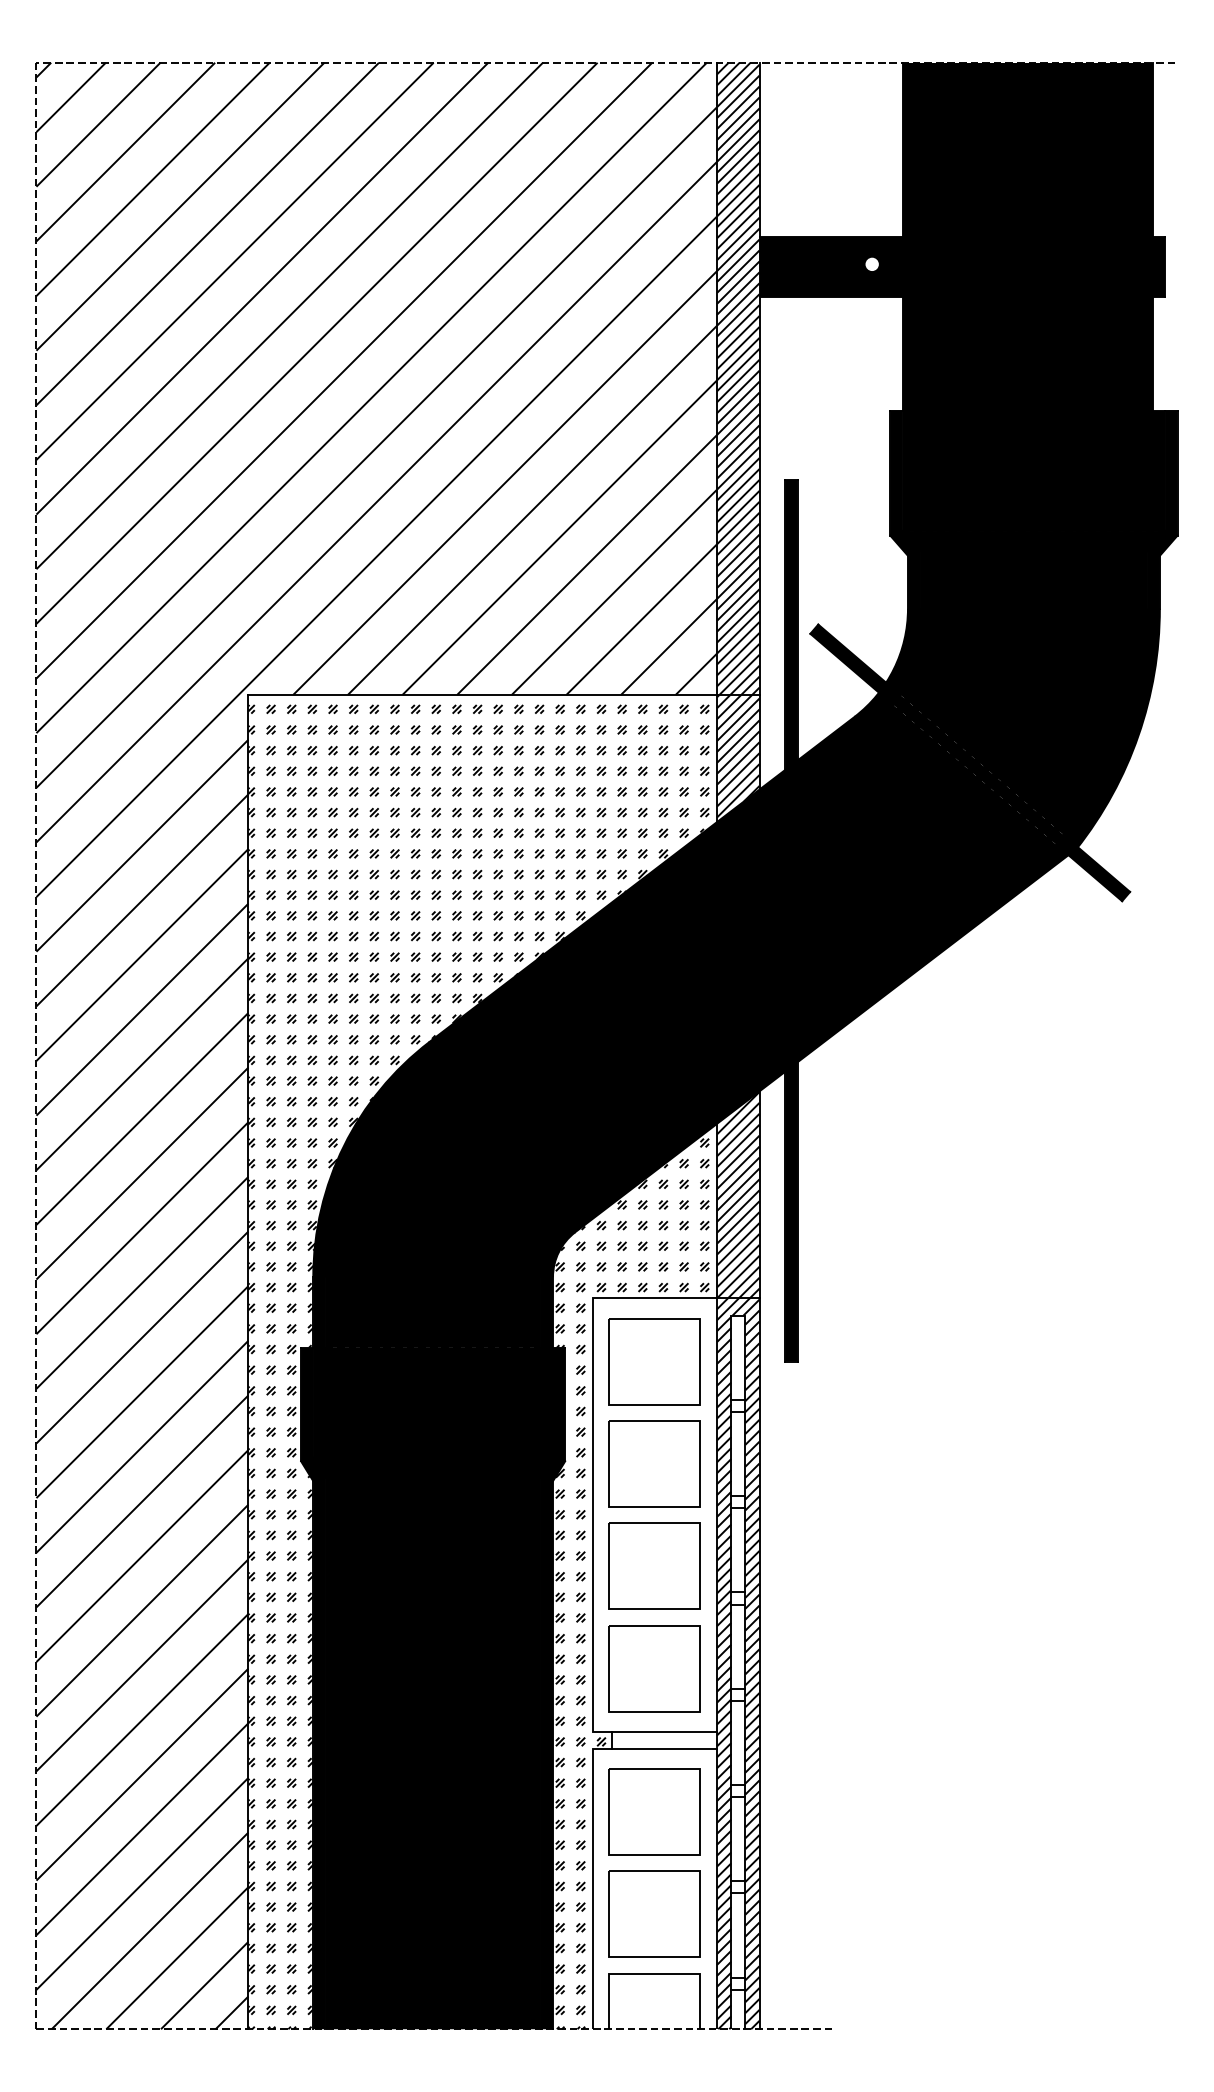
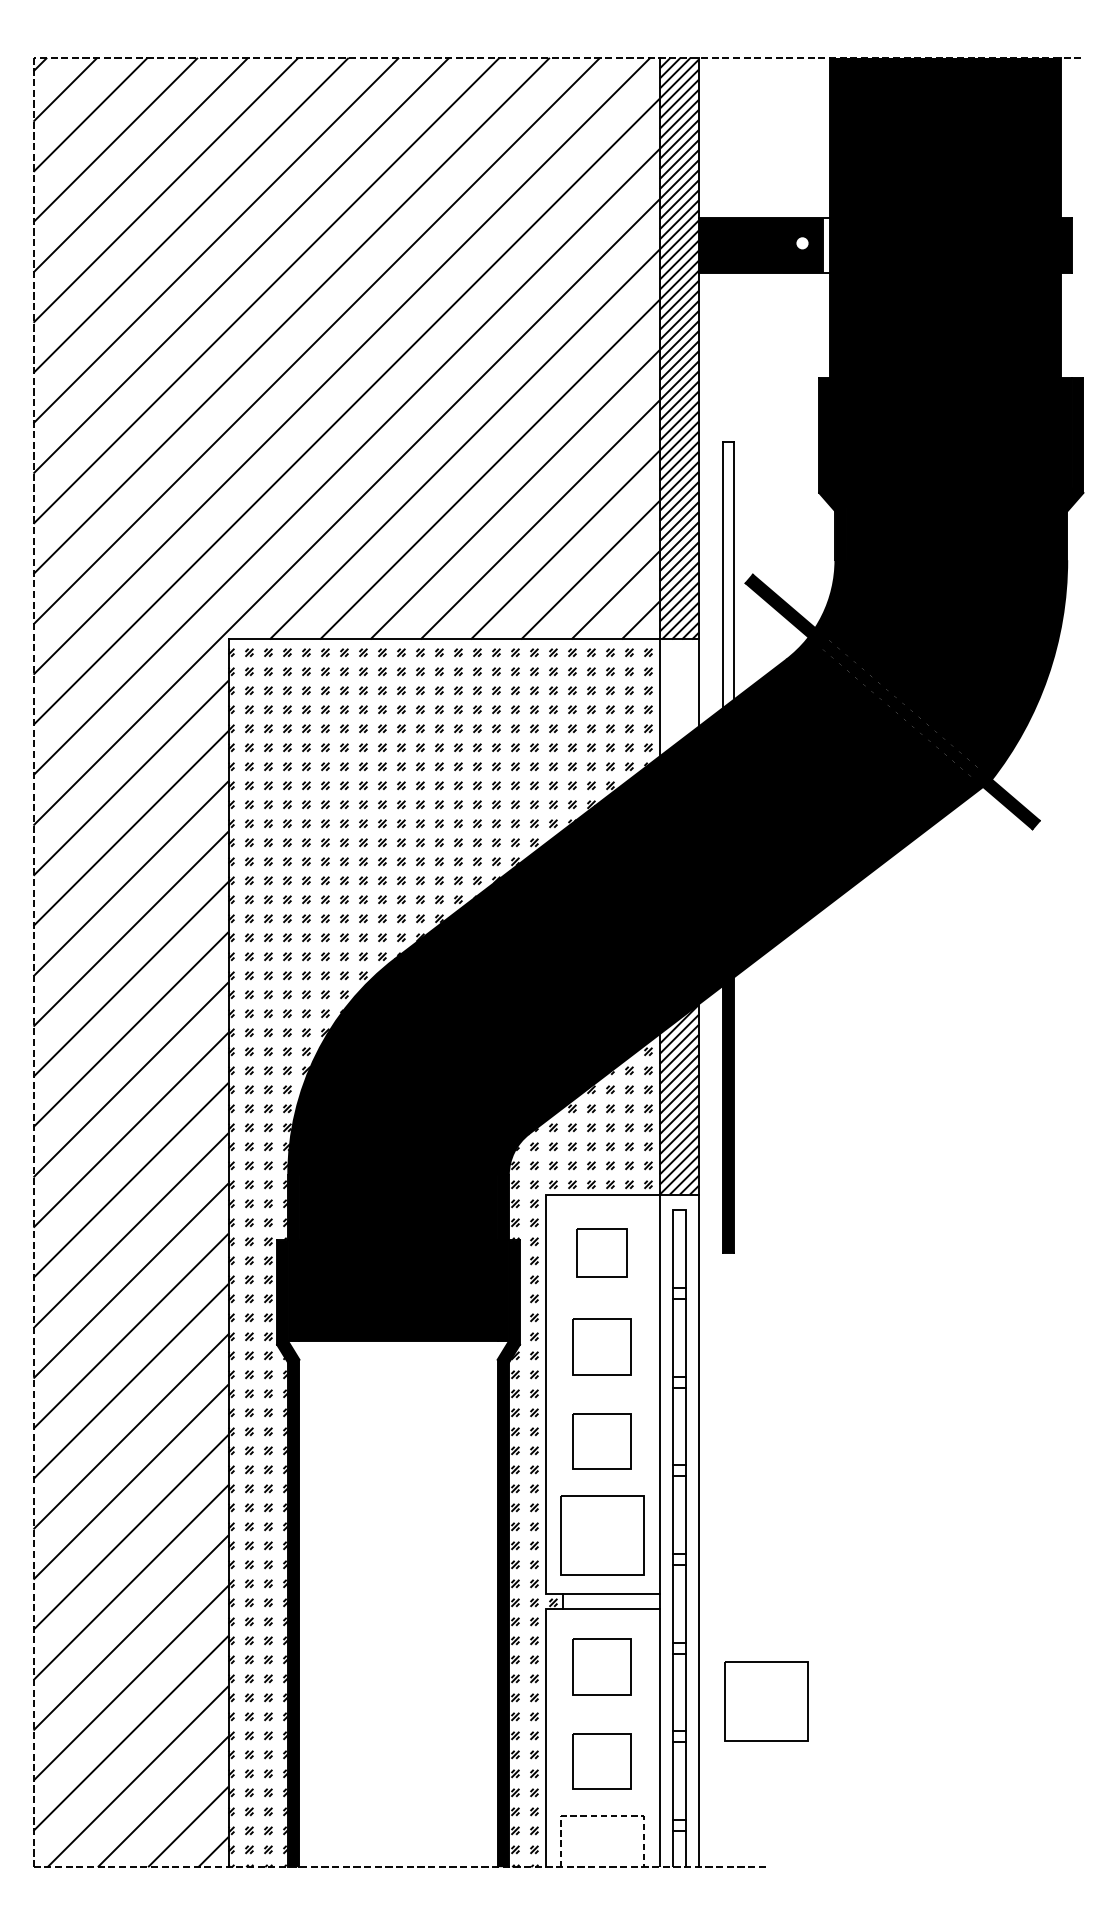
fill: (898, 266) -> (826, 245), removed
fill: (791, 624) -> (728, 574), removed
hatch: (738, 755) -> (679, 695), removed
part: (654, 1361) -> (602, 1252), size x0.6
part: (654, 1463) -> (602, 1346), size x0.7
part: (654, 1565) -> (602, 1440), size x0.7
hatch: (738, 1663) -> (679, 1530), removed
fill: (433, 1743) -> (398, 1604), removed
part: (654, 1811) -> (602, 1666), size x0.7
part: (833, 1848) -> (766, 1700), added
part: (654, 1913) -> (602, 1760), size x0.7
line: (655, 1973) -> (603, 1815), solid -> dashed

